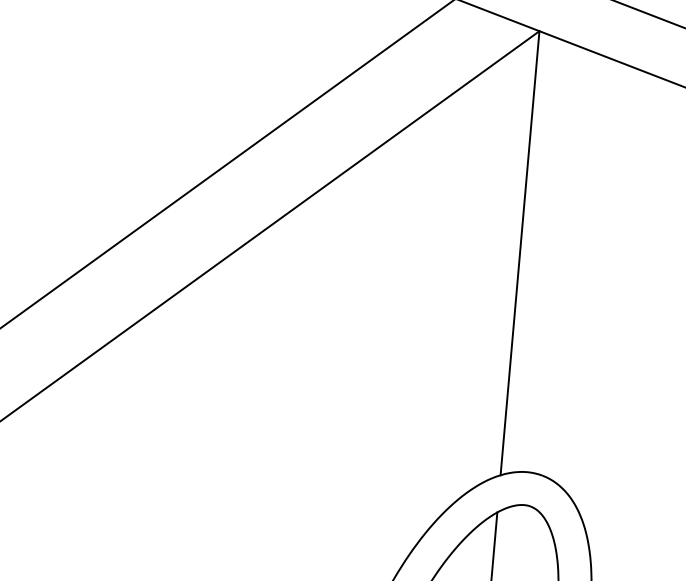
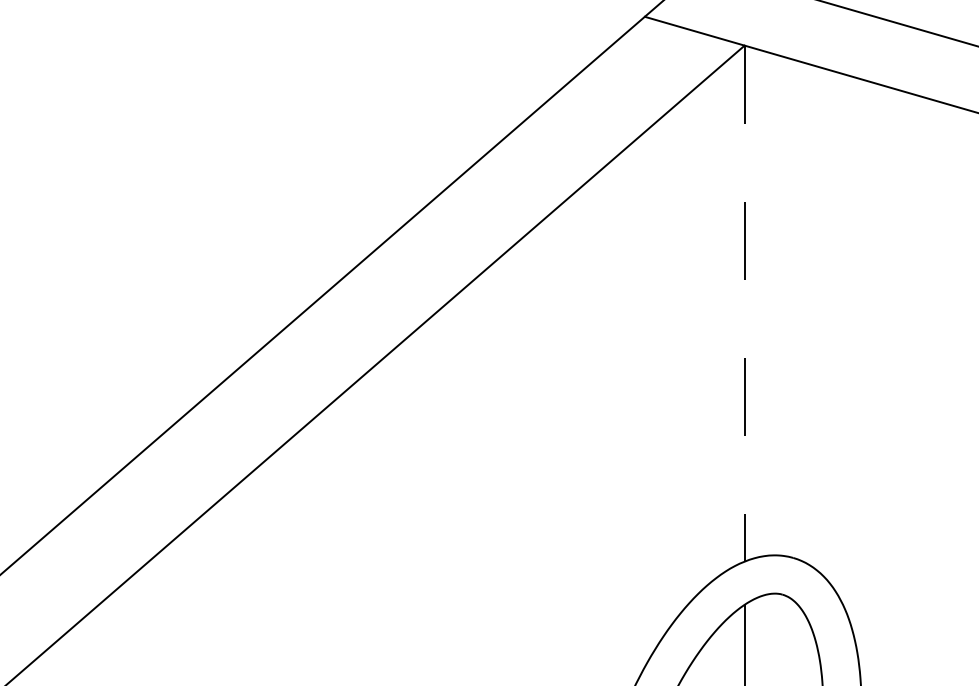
line: (519, 253) -> (744, 303), solid -> dashed

